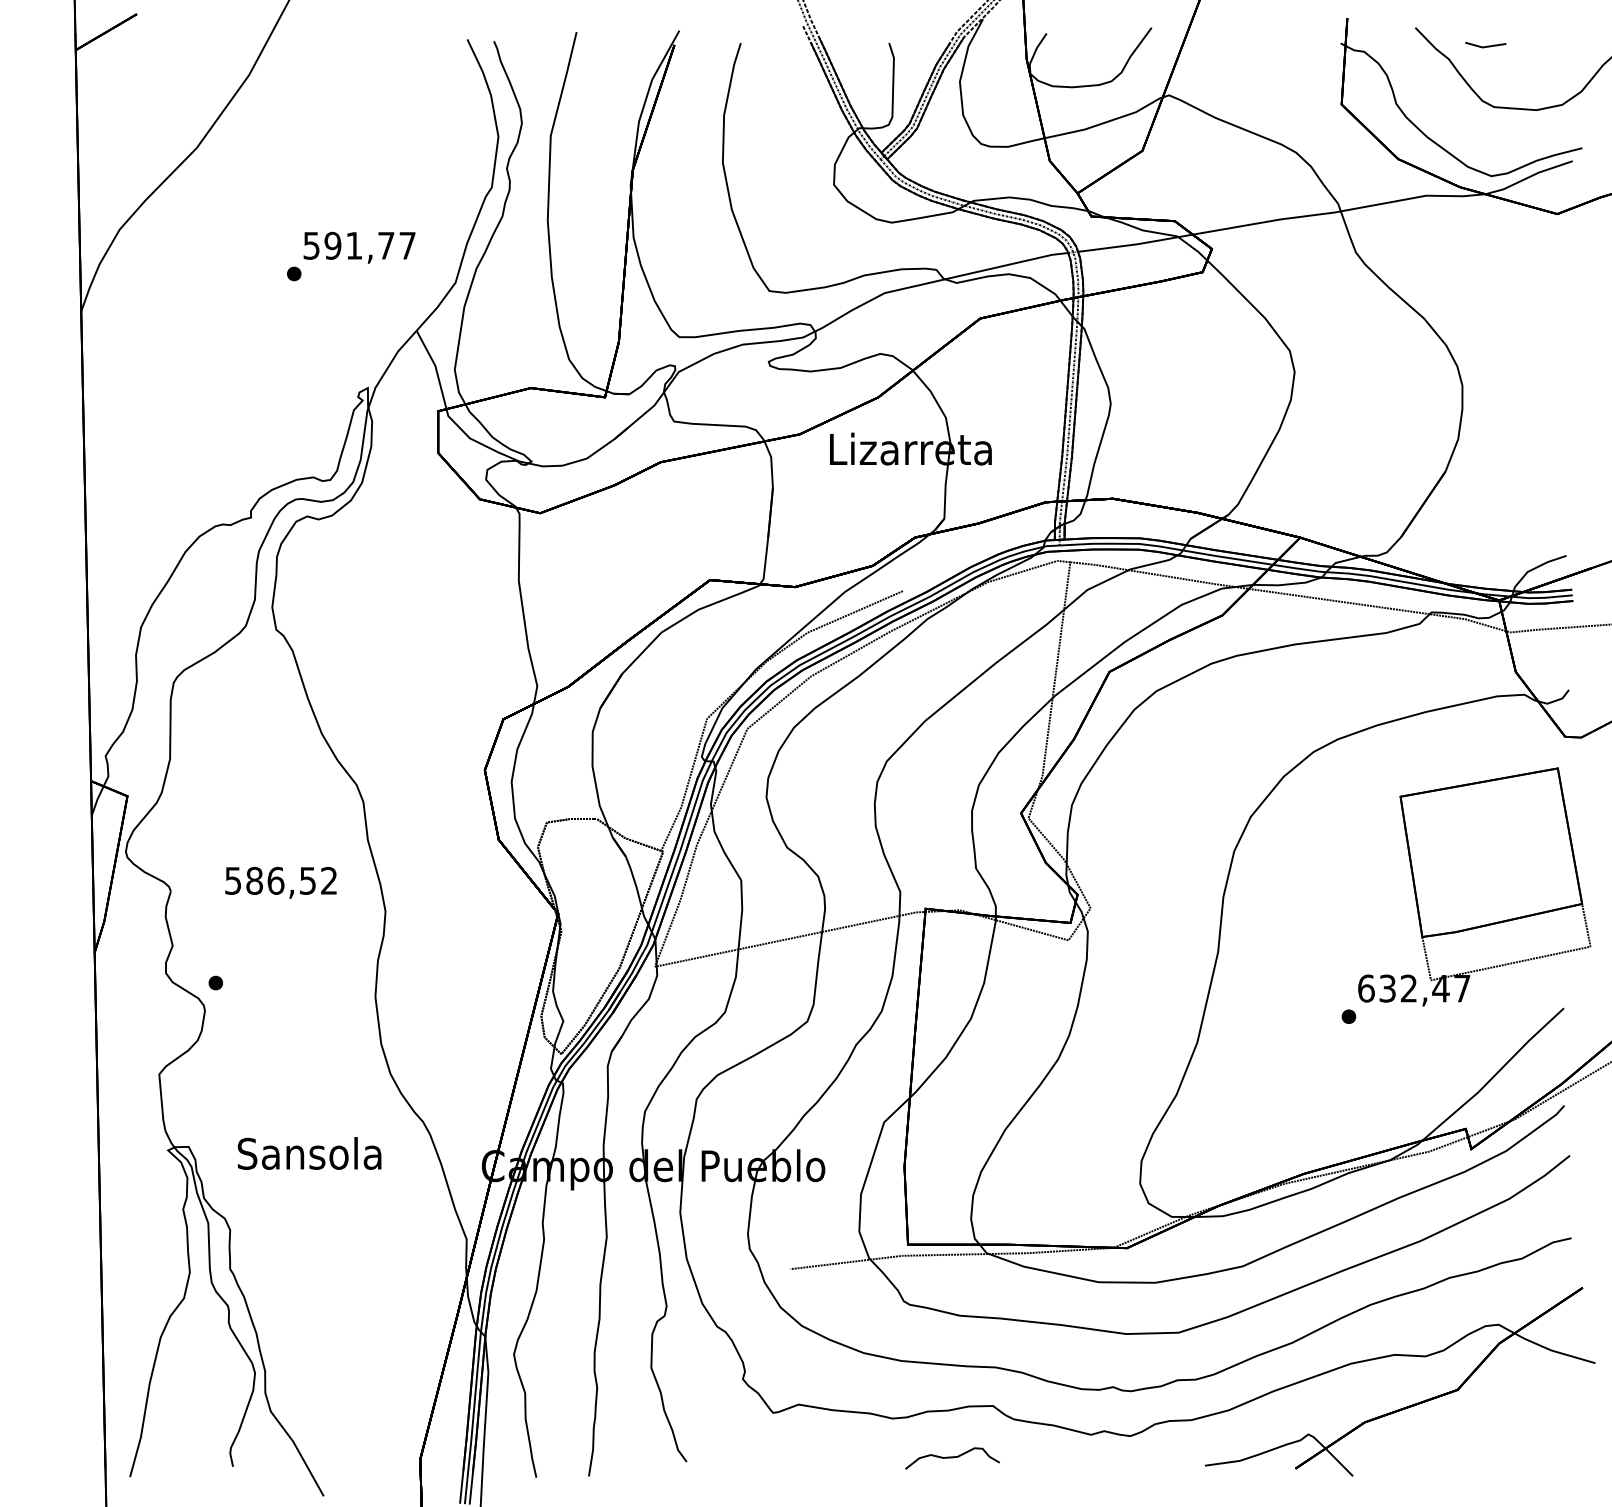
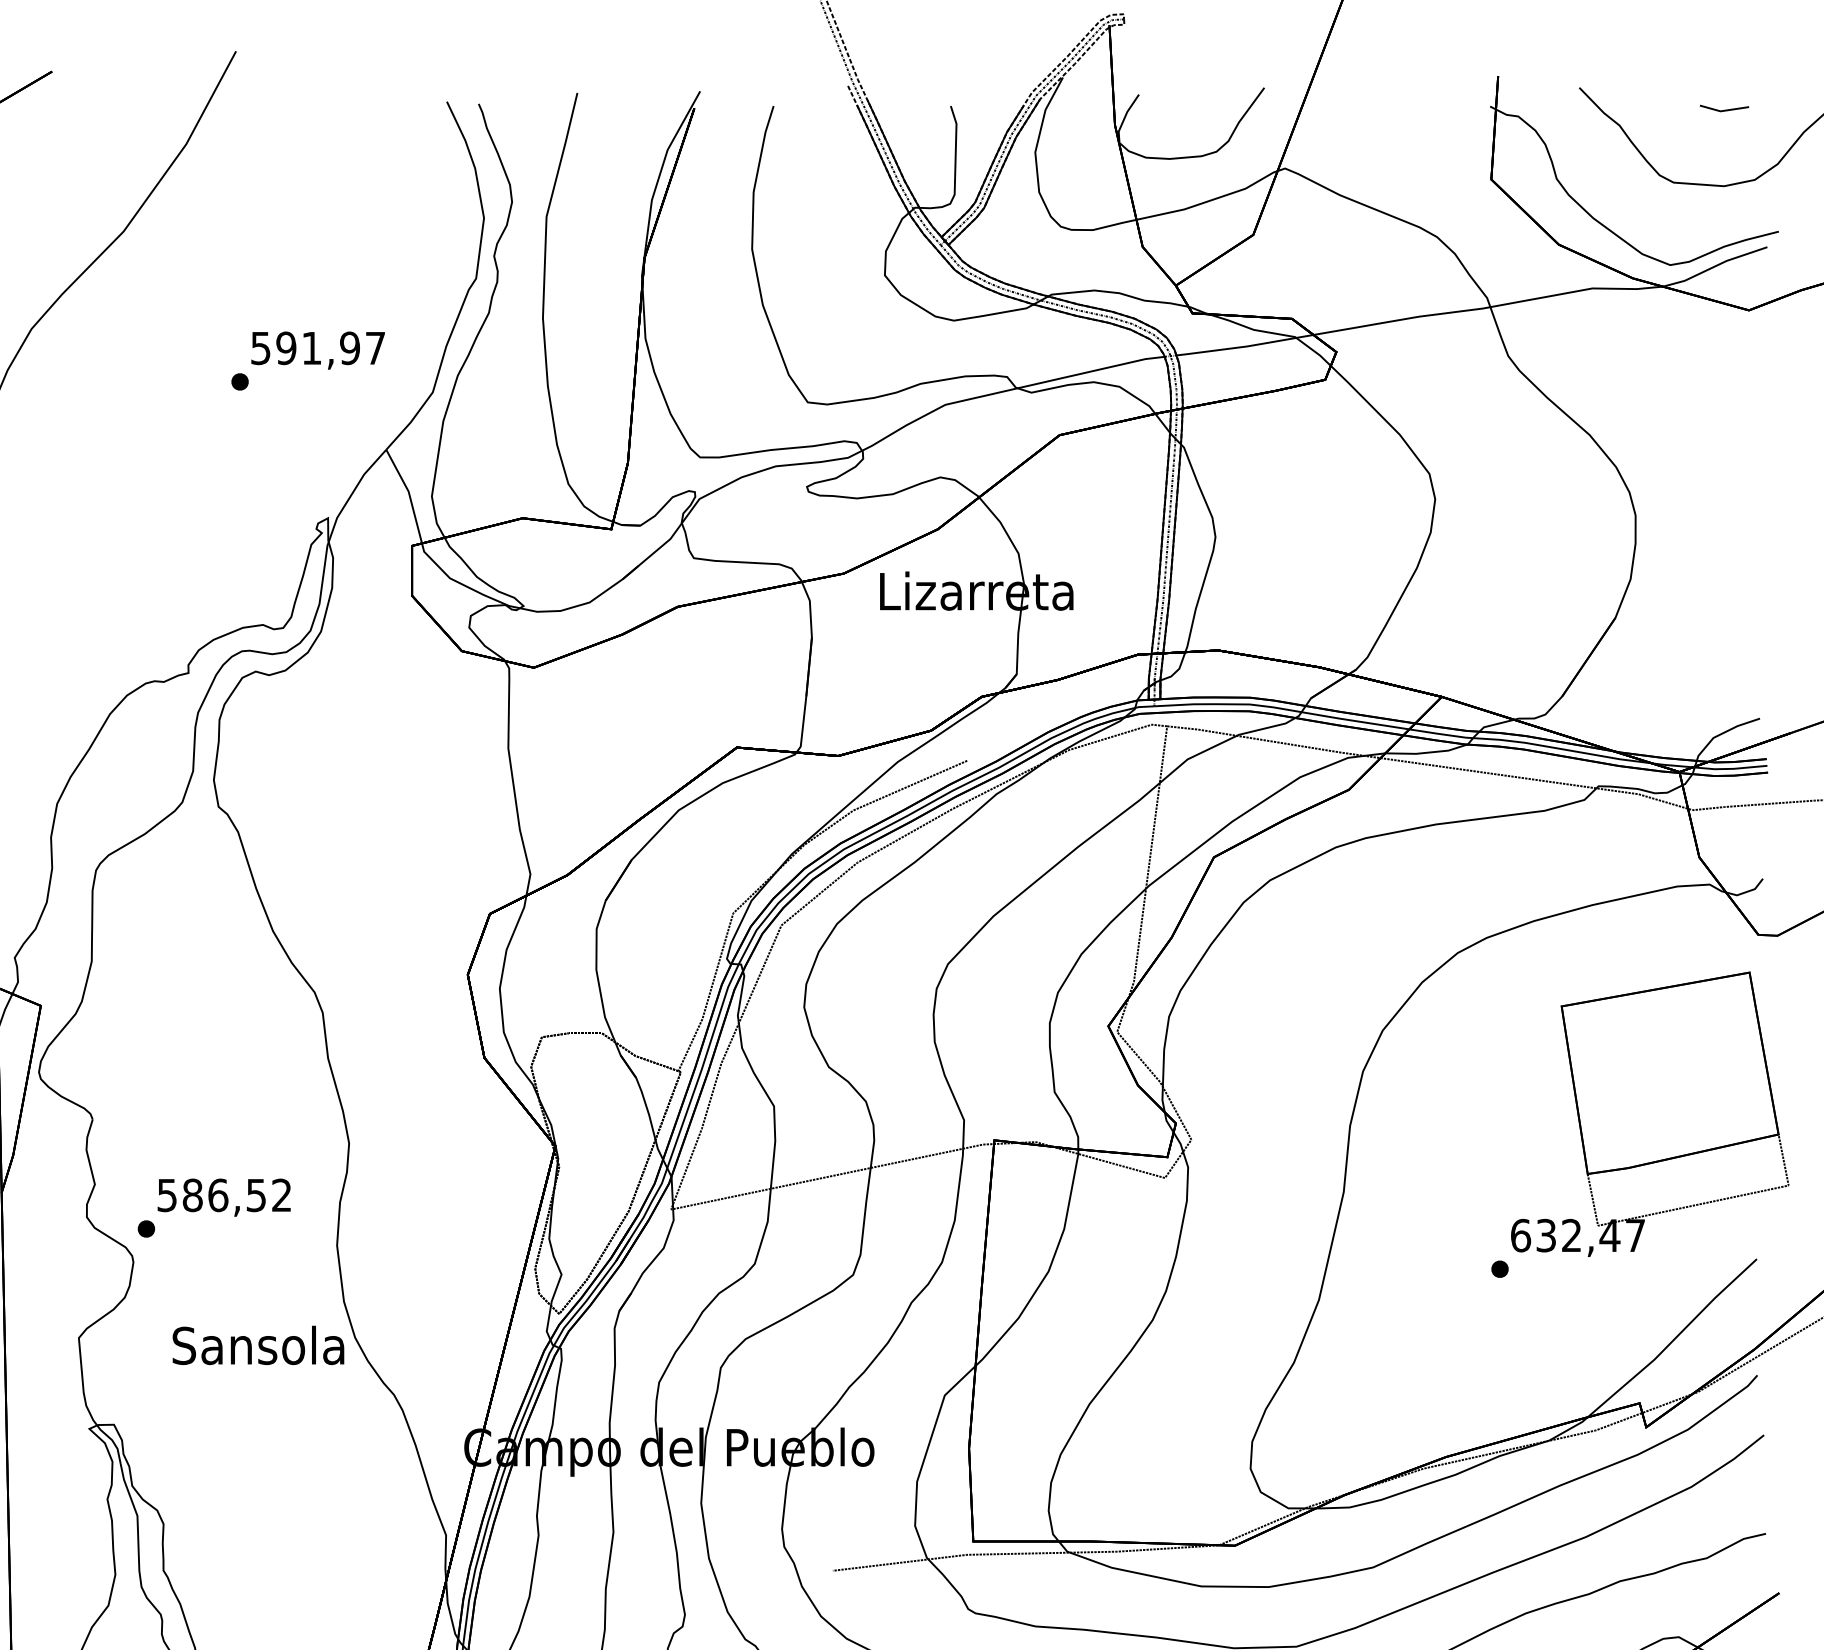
part: (1485, 45) -> (1724, 108), moved
text: (385, 245) -> (349, 347), 591,77 -> 591,97
text: (280, 882) -> (223, 1197), moved
text: (309, 1153) -> (258, 1345), moved

